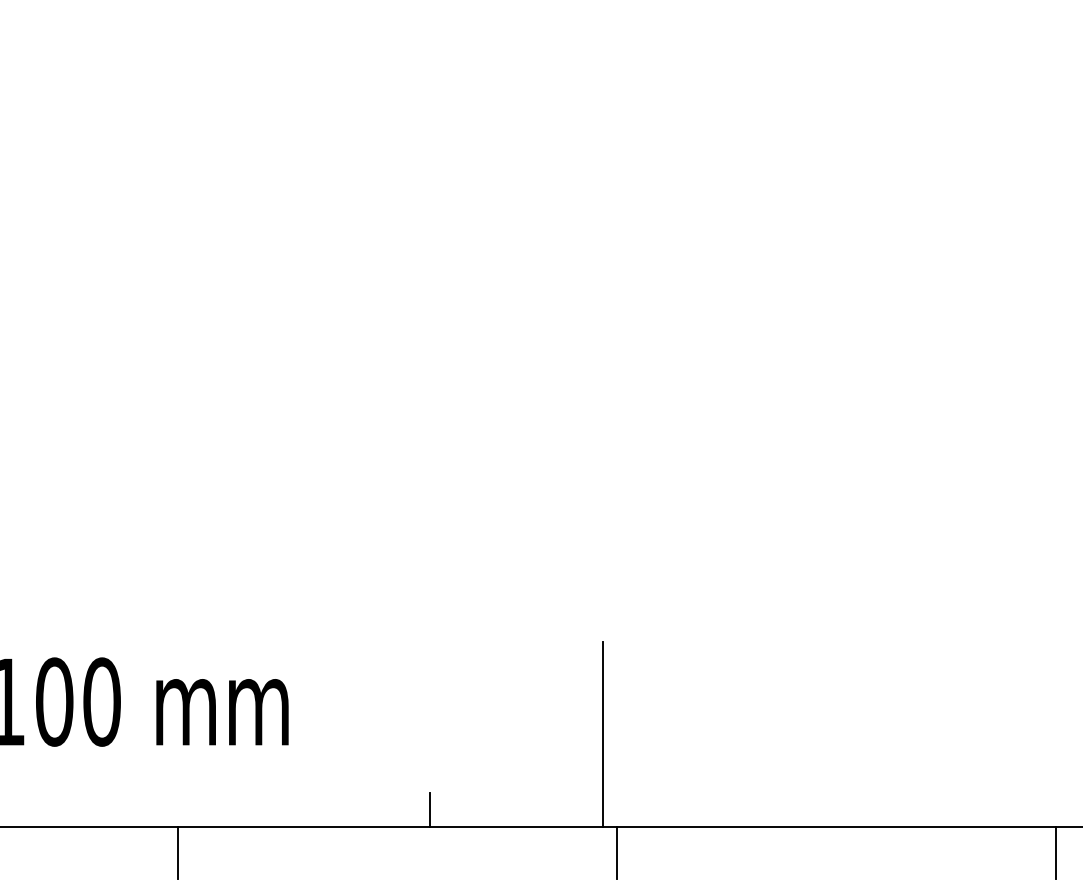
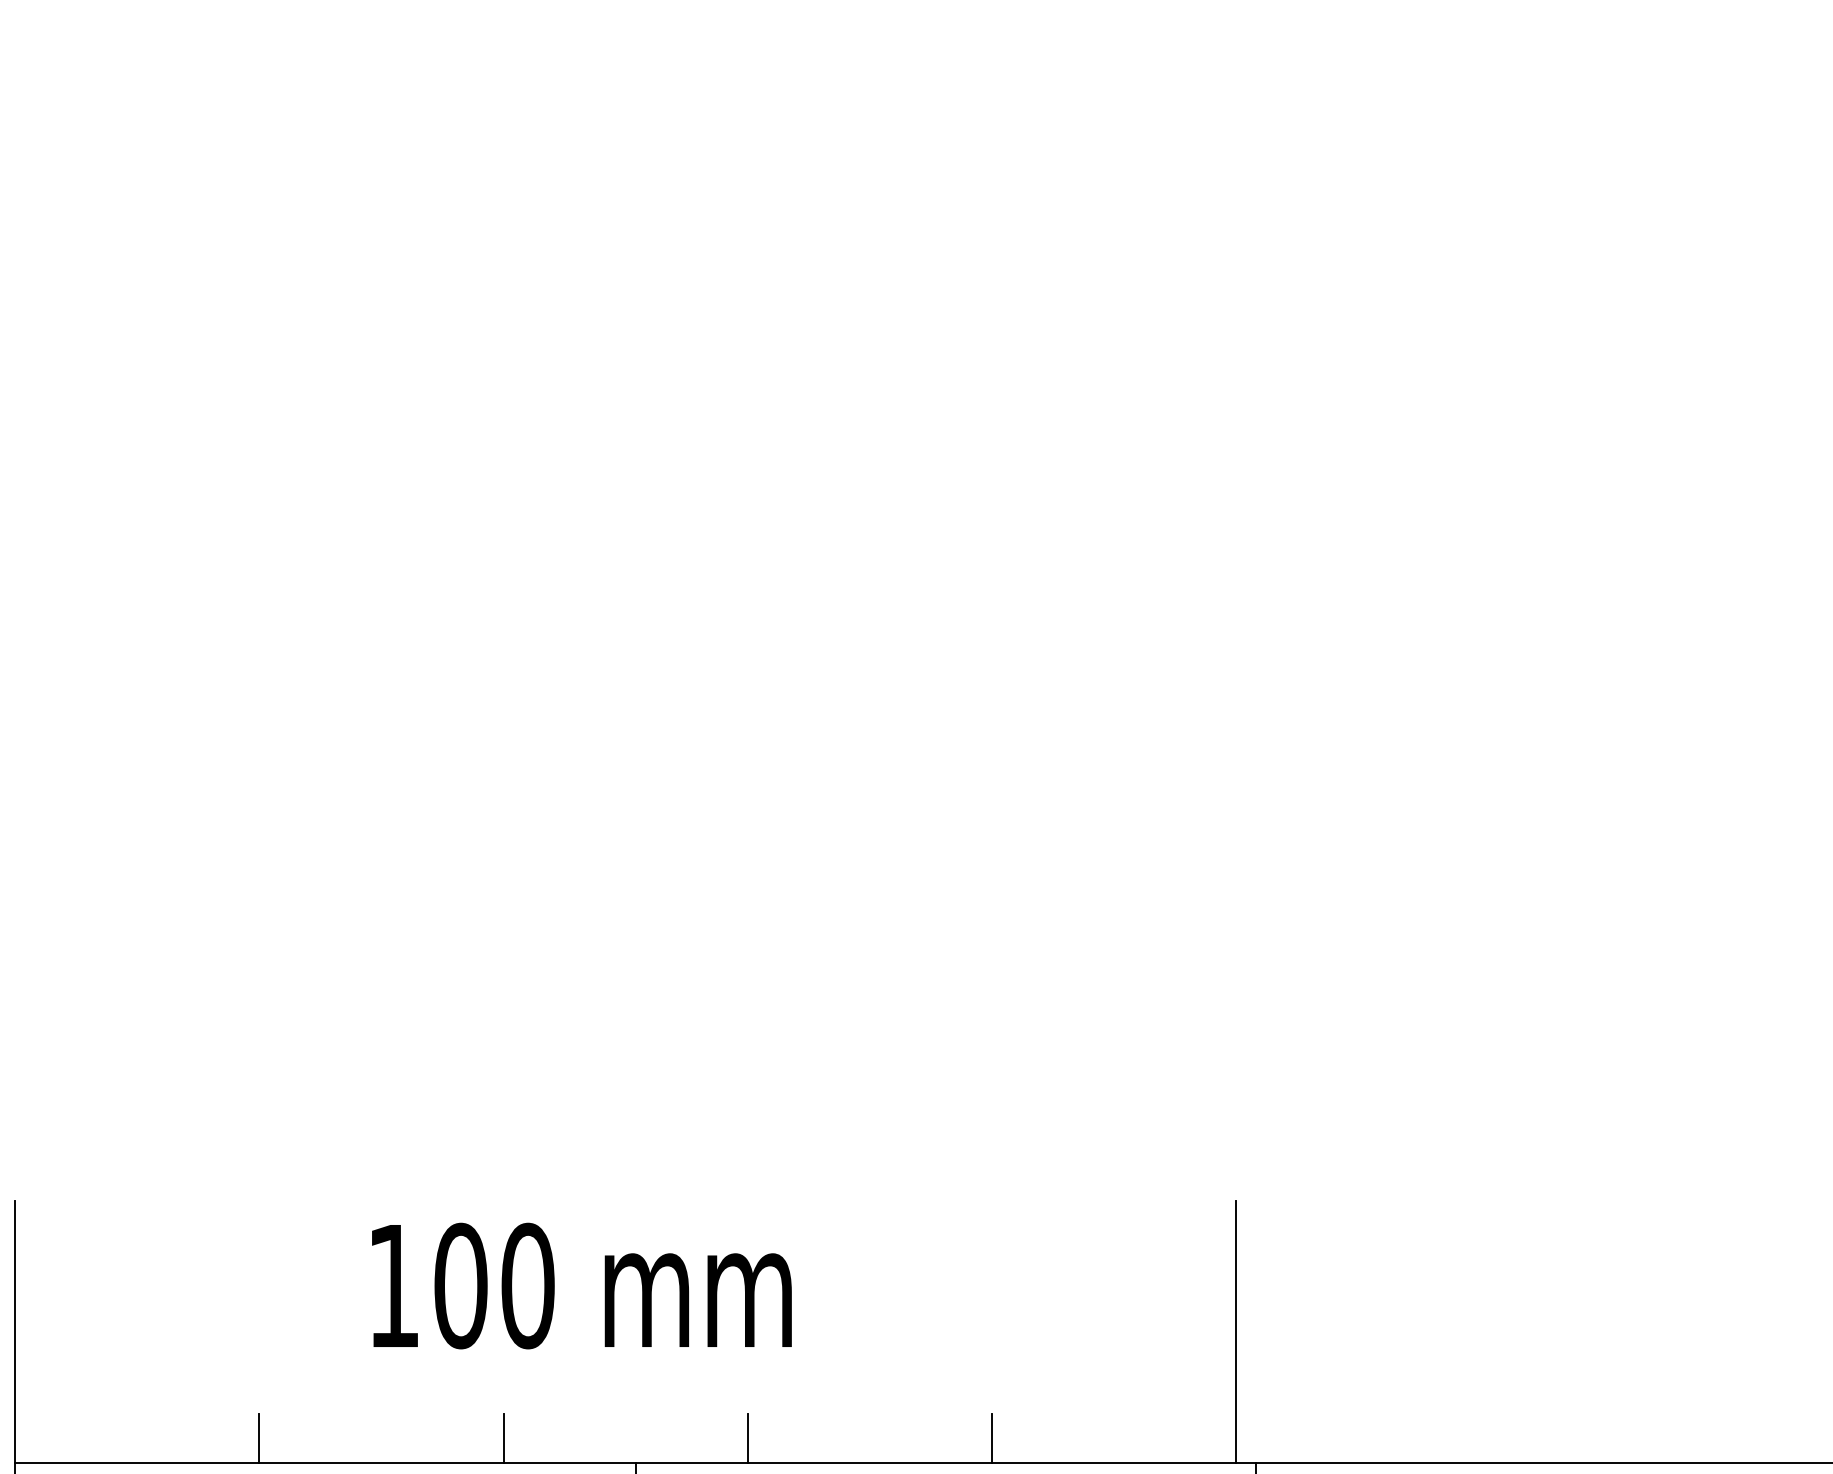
line: (84, 809) -> (503, 1438), added
line: (257, 809) -> (747, 1438), added

